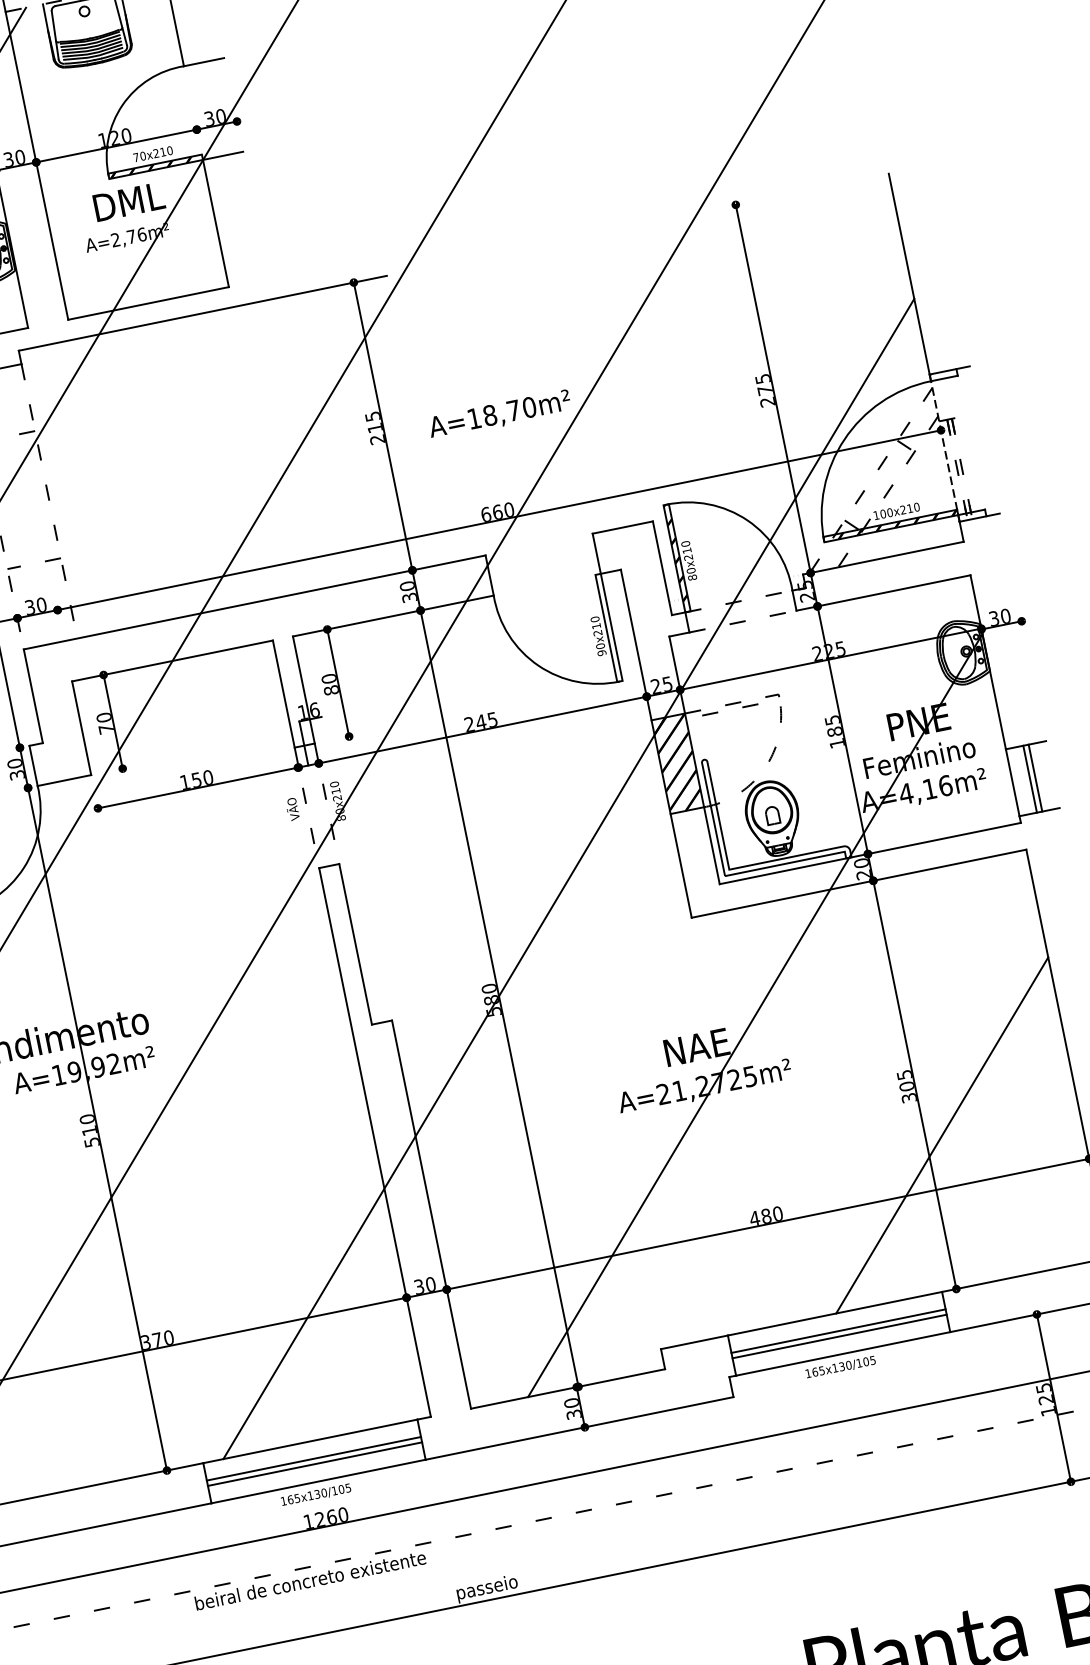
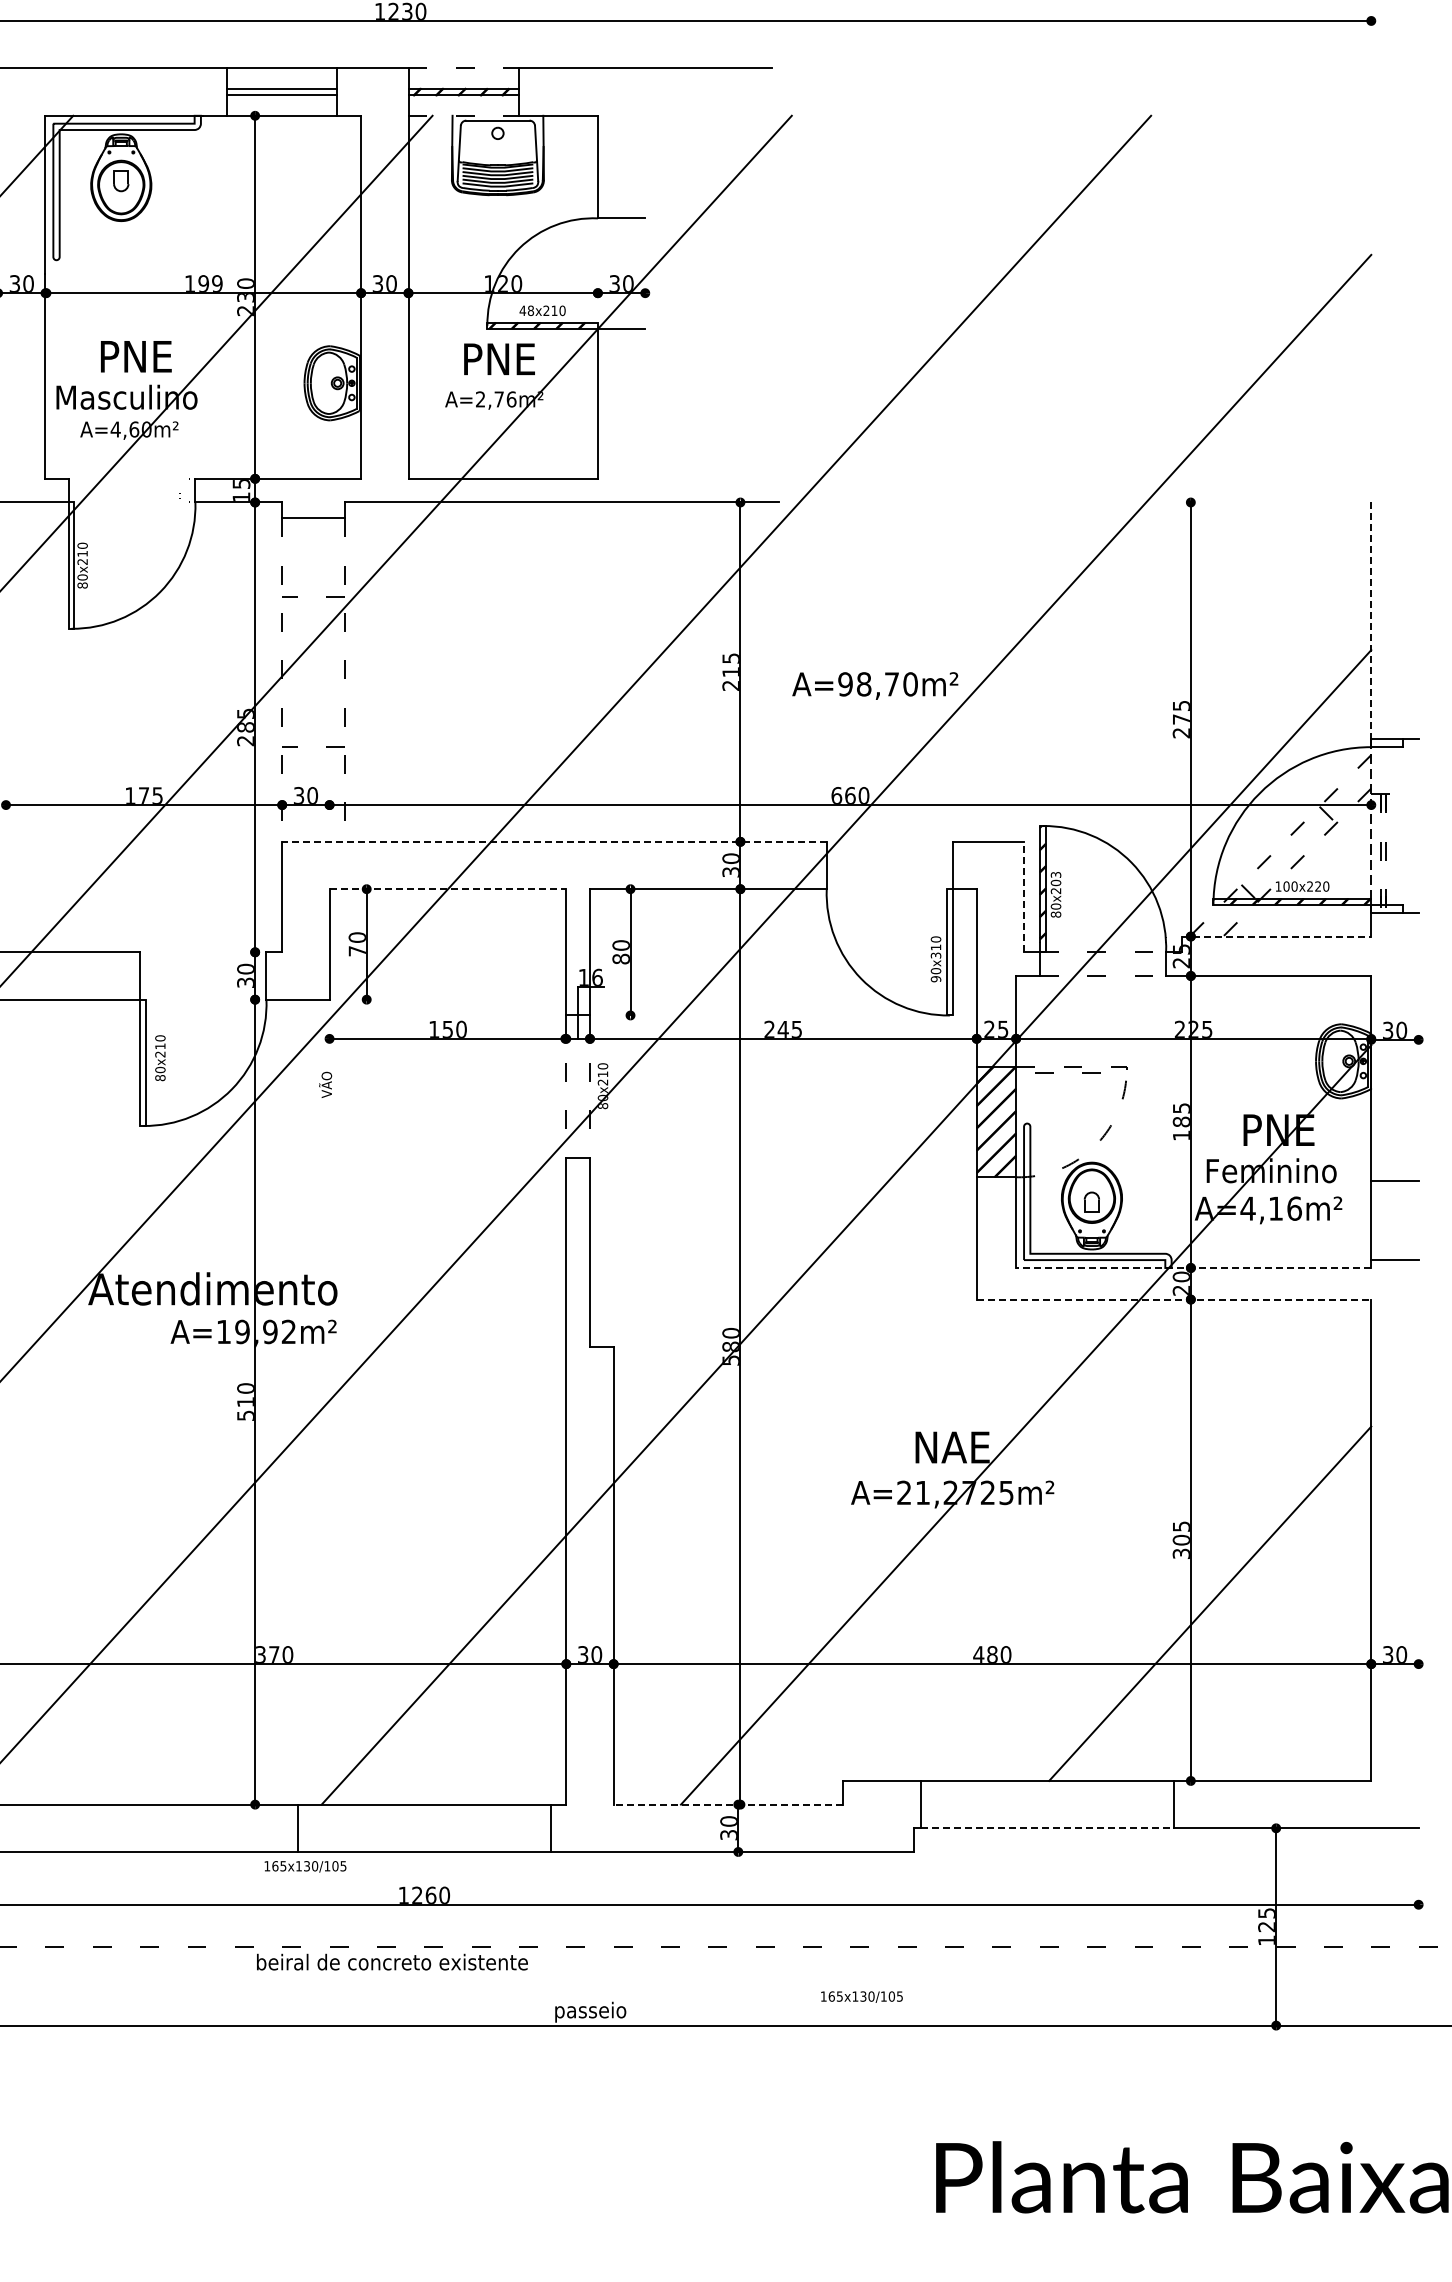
text: (139, 156) -> (526, 310), 70x210 -> 48x210
text: (130, 201) -> (506, 359), DML -> PNE
line: (909, 274) -> (1371, 621), solid -> dashed
text: (474, 418) -> (845, 684), A=18,70m² -> A=98,70m²
text: (909, 508) -> (1317, 886), 100x210 -> 100x220
text: (685, 547) -> (1055, 878), 80x210 -> 80x203
line: (883, 558) -> (1276, 936), solid -> dashed
line: (662, 567) -> (1024, 896), solid -> dashed
line: (253, 602) -> (553, 841), solid -> dashed
text: (598, 632) -> (936, 955), 90x210 -> 90x310
line: (173, 661) -> (448, 889), solid -> dashed
line: (1035, 777) -> (1398, 1220), removed
line: (1029, 779) -> (1391, 1220), removed
text: (292, 809) -> (325, 1084), moved
line: (870, 853) -> (1193, 1267), solid -> dashed
line: (859, 883) -> (1174, 1299), solid -> dashed
line: (838, 1331) -> (1047, 1801), removed
line: (839, 1336) -> (1047, 1807), removed
line: (843, 1353) -> (1048, 1828), solid -> dashed
text: (840, 1367) -> (861, 1996), moved
line: (567, 1388) -> (727, 1804), solid -> dashed
line: (314, 1459) -> (424, 1825), removed
line: (315, 1464) -> (424, 1831), removed
text: (316, 1494) -> (305, 1866), moved

